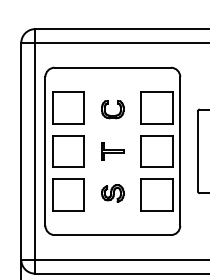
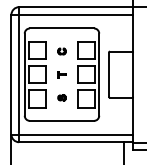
part: (111, 109) -> (61, 51), size x0.6
part: (111, 151) -> (61, 74), size x0.6
part: (111, 192) -> (61, 97), size x0.6

